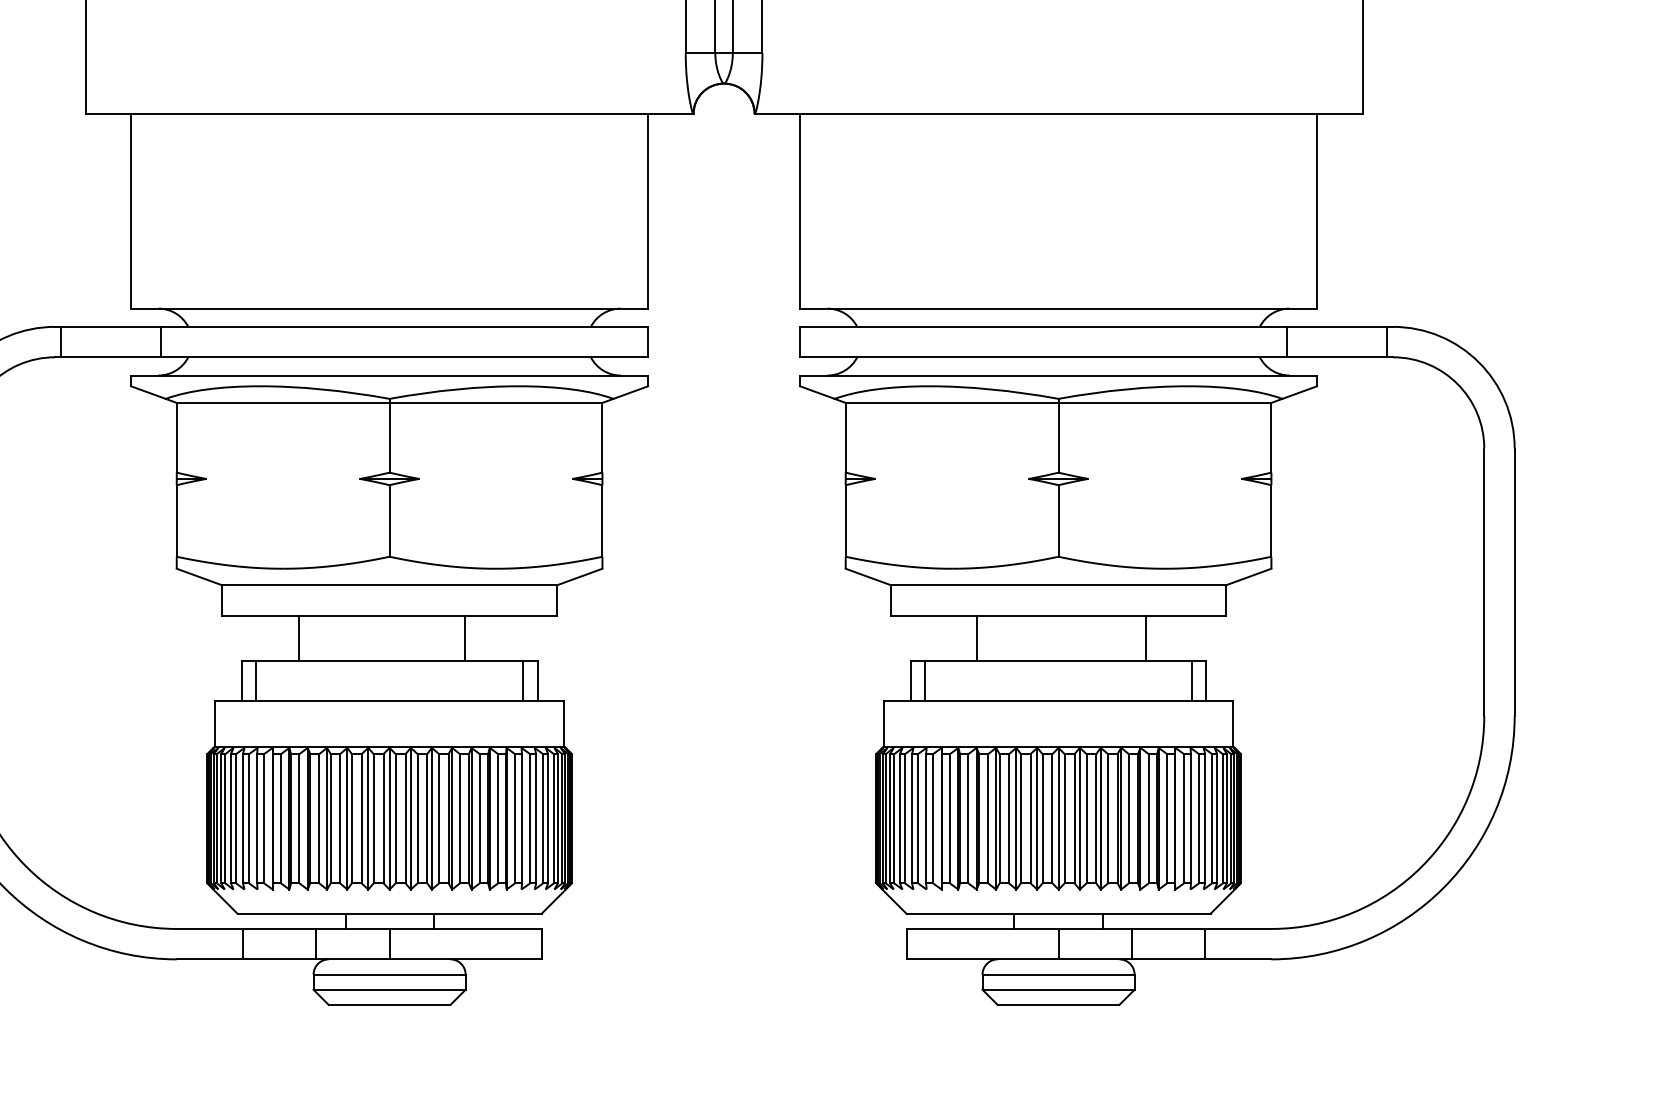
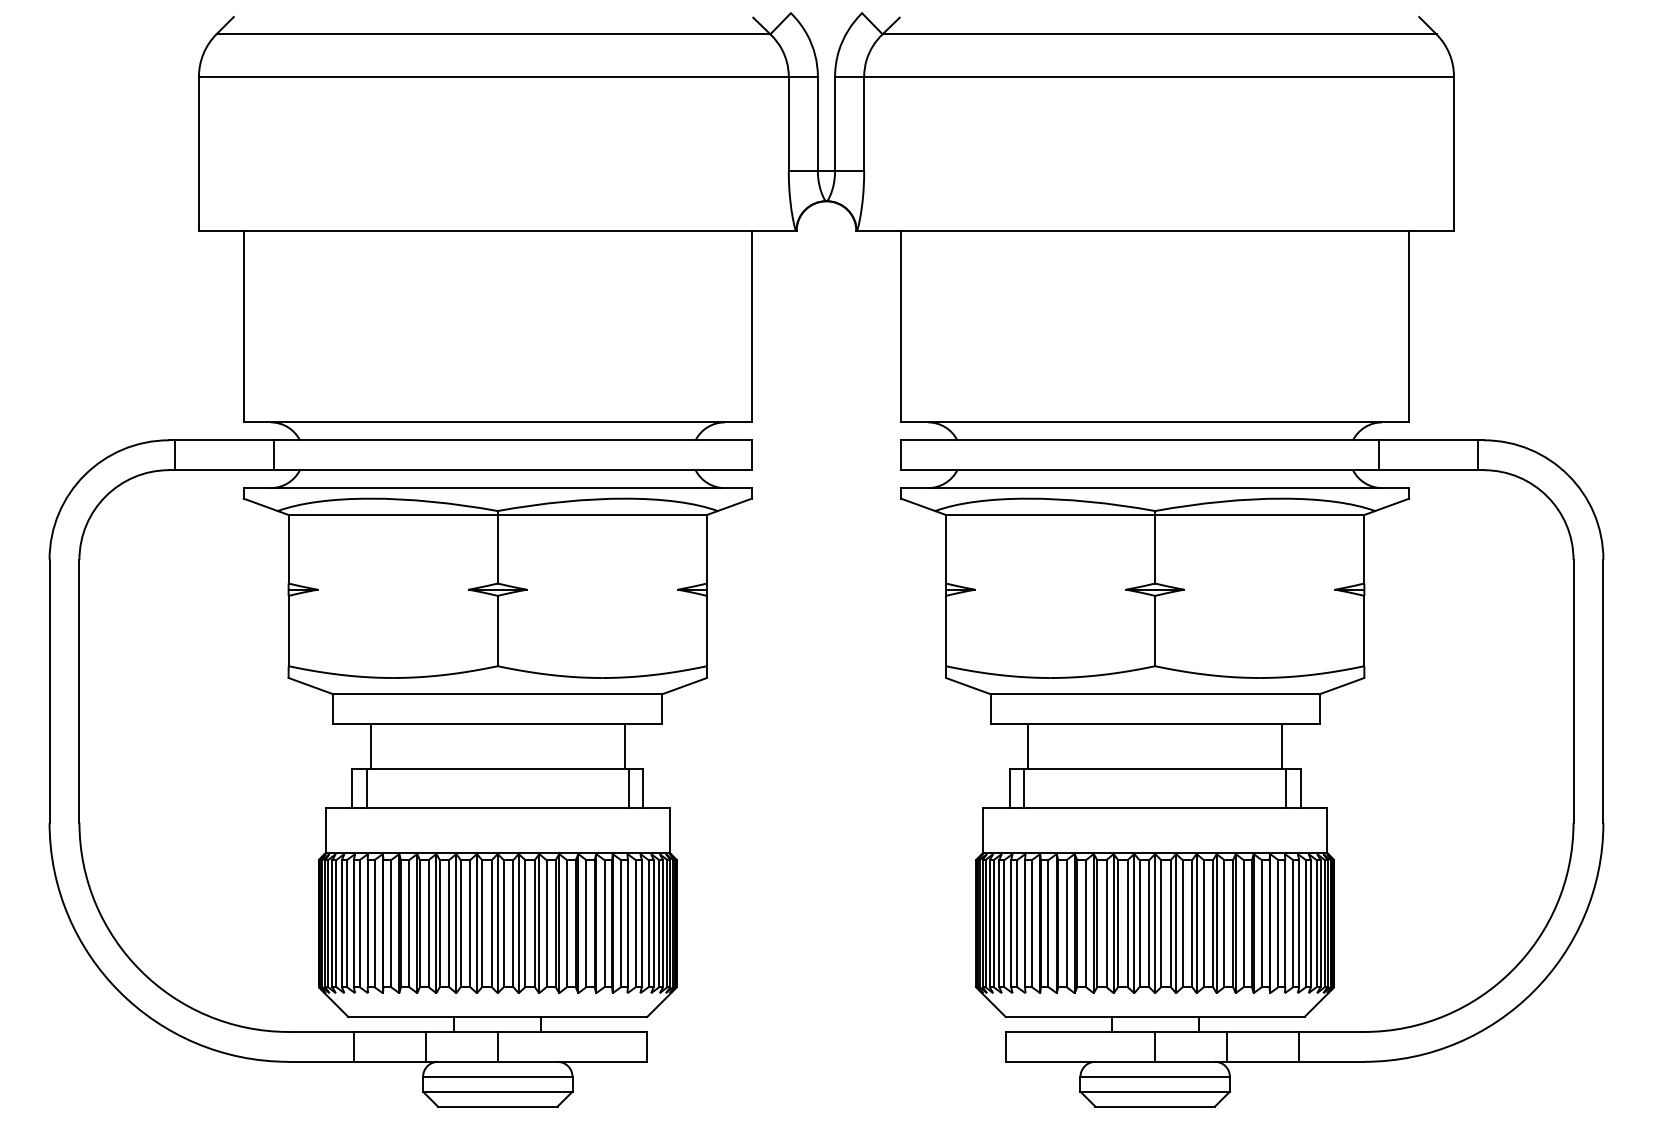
line: (298, 638) -> (370, 746), moved
line: (464, 638) -> (624, 746), moved
line: (977, 638) -> (1028, 746), moved
line: (1146, 638) -> (1282, 746), moved

